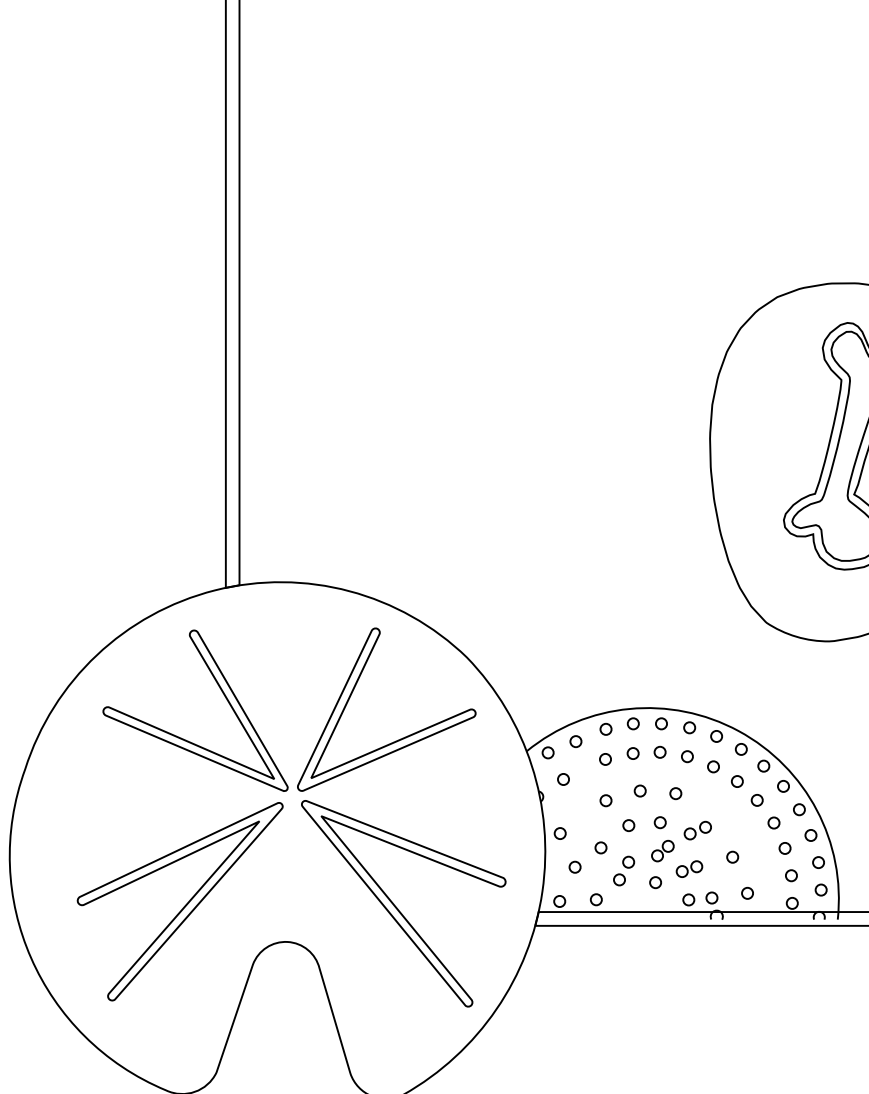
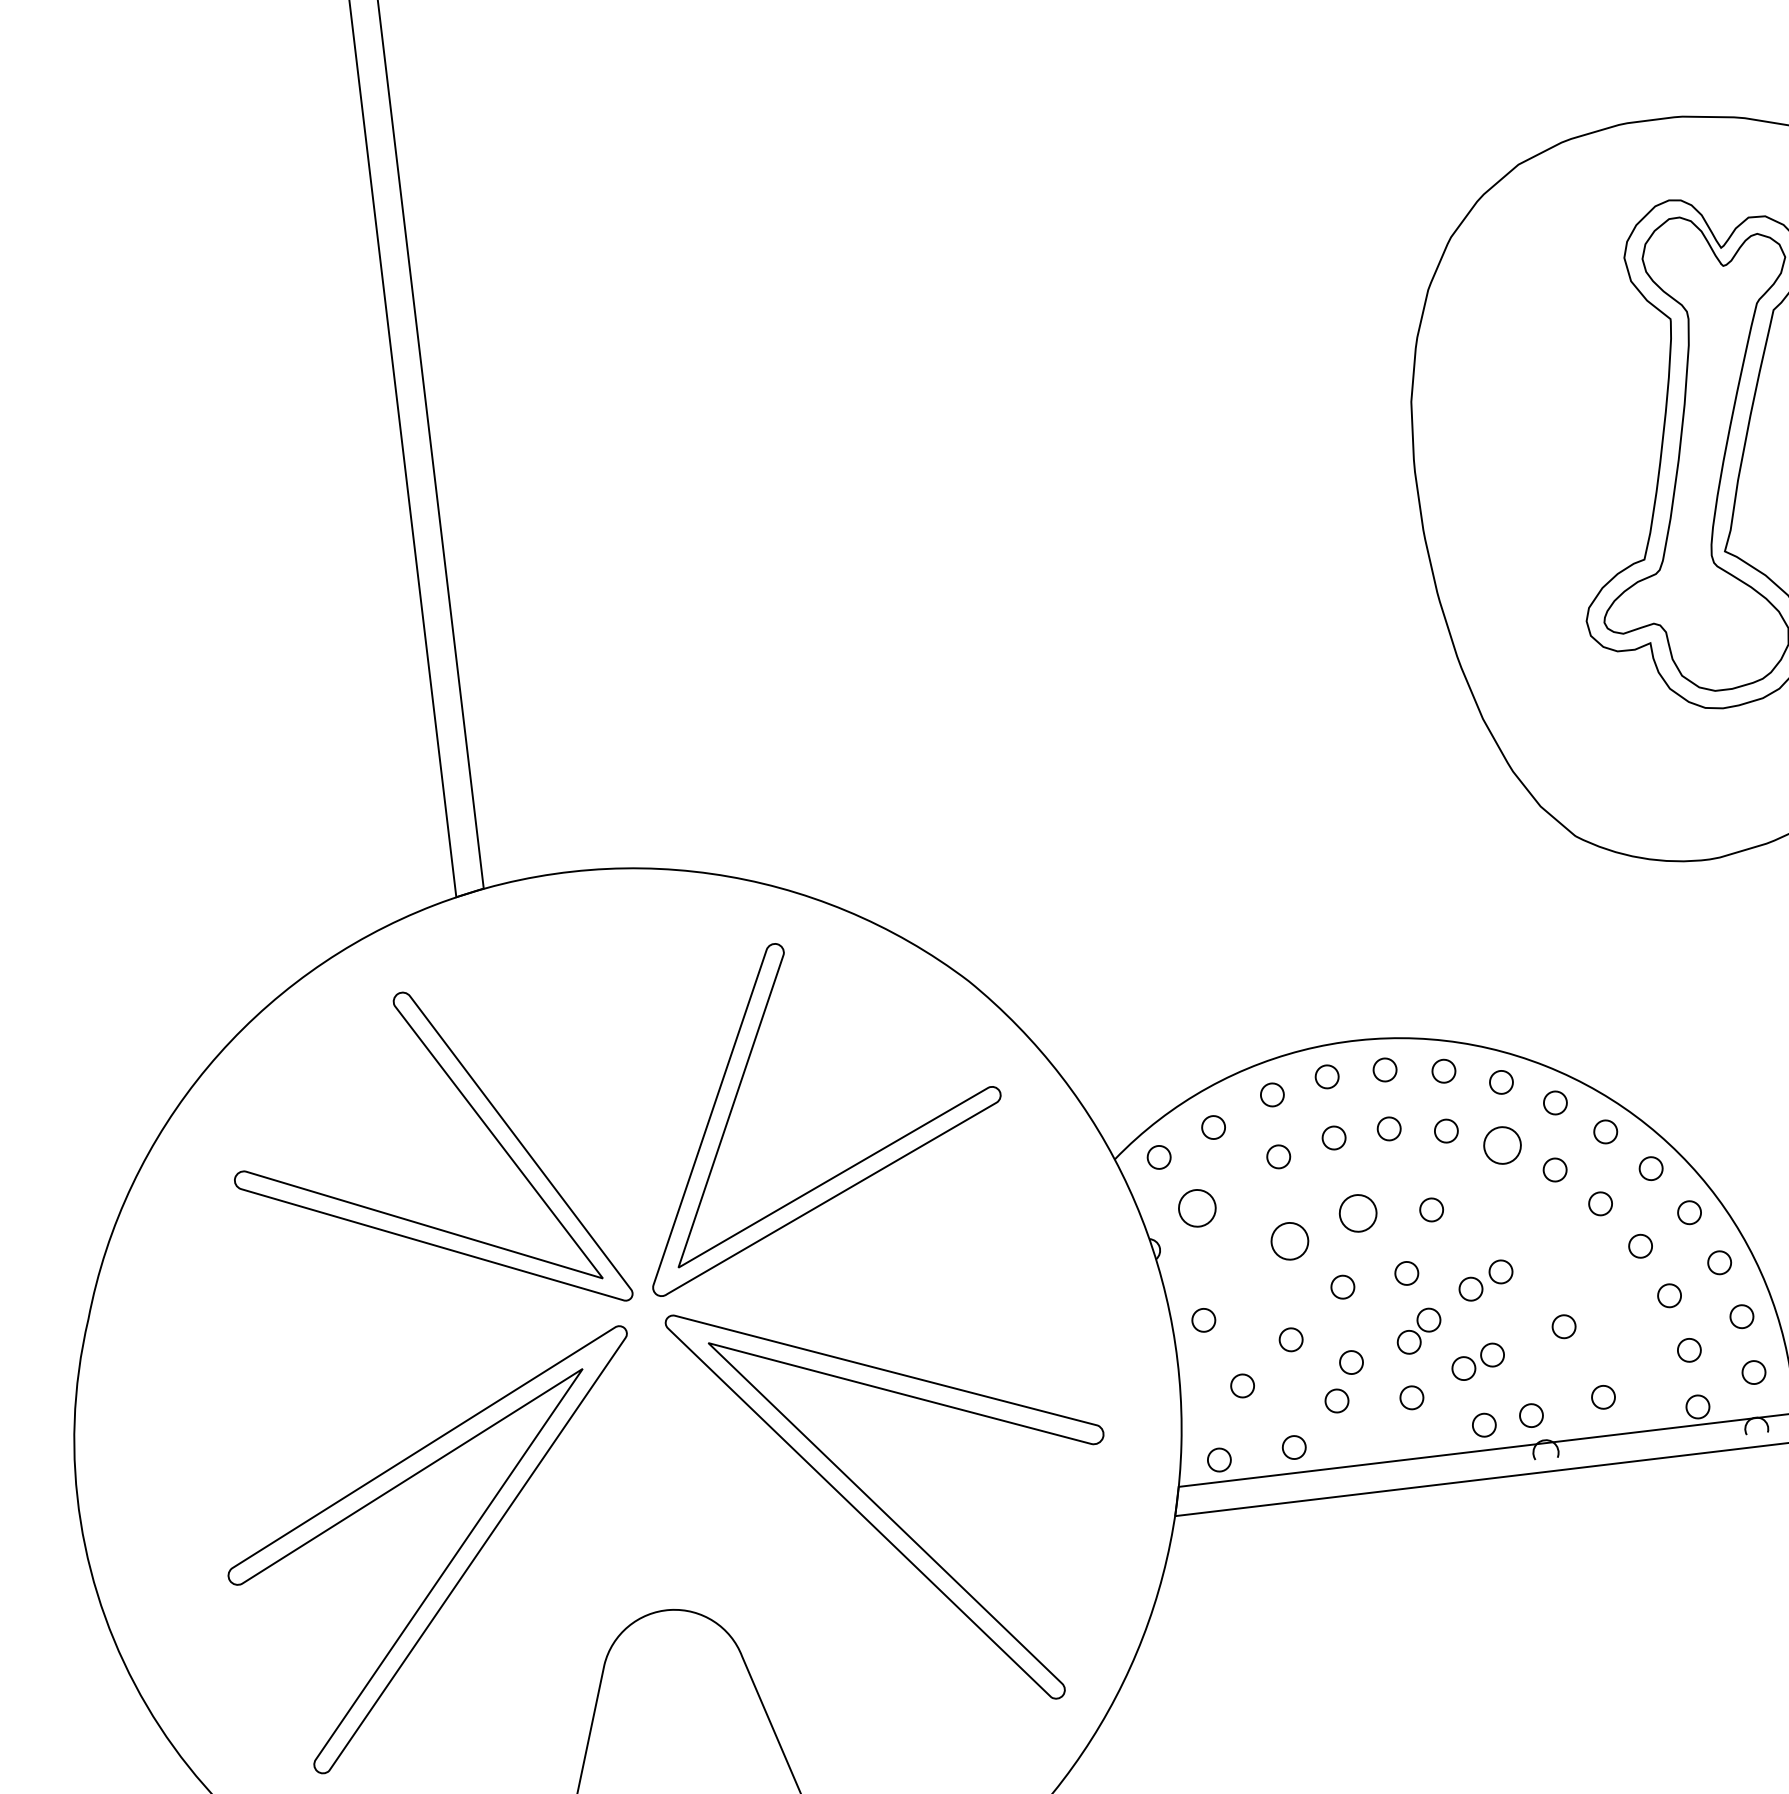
circle: (713, 766) -> (1502, 1144), size x1.6
circle: (563, 779) -> (1197, 1208), size x1.6
circle: (639, 790) -> (1356, 1212), size x1.6
circle: (605, 800) -> (1288, 1241), size x1.6

